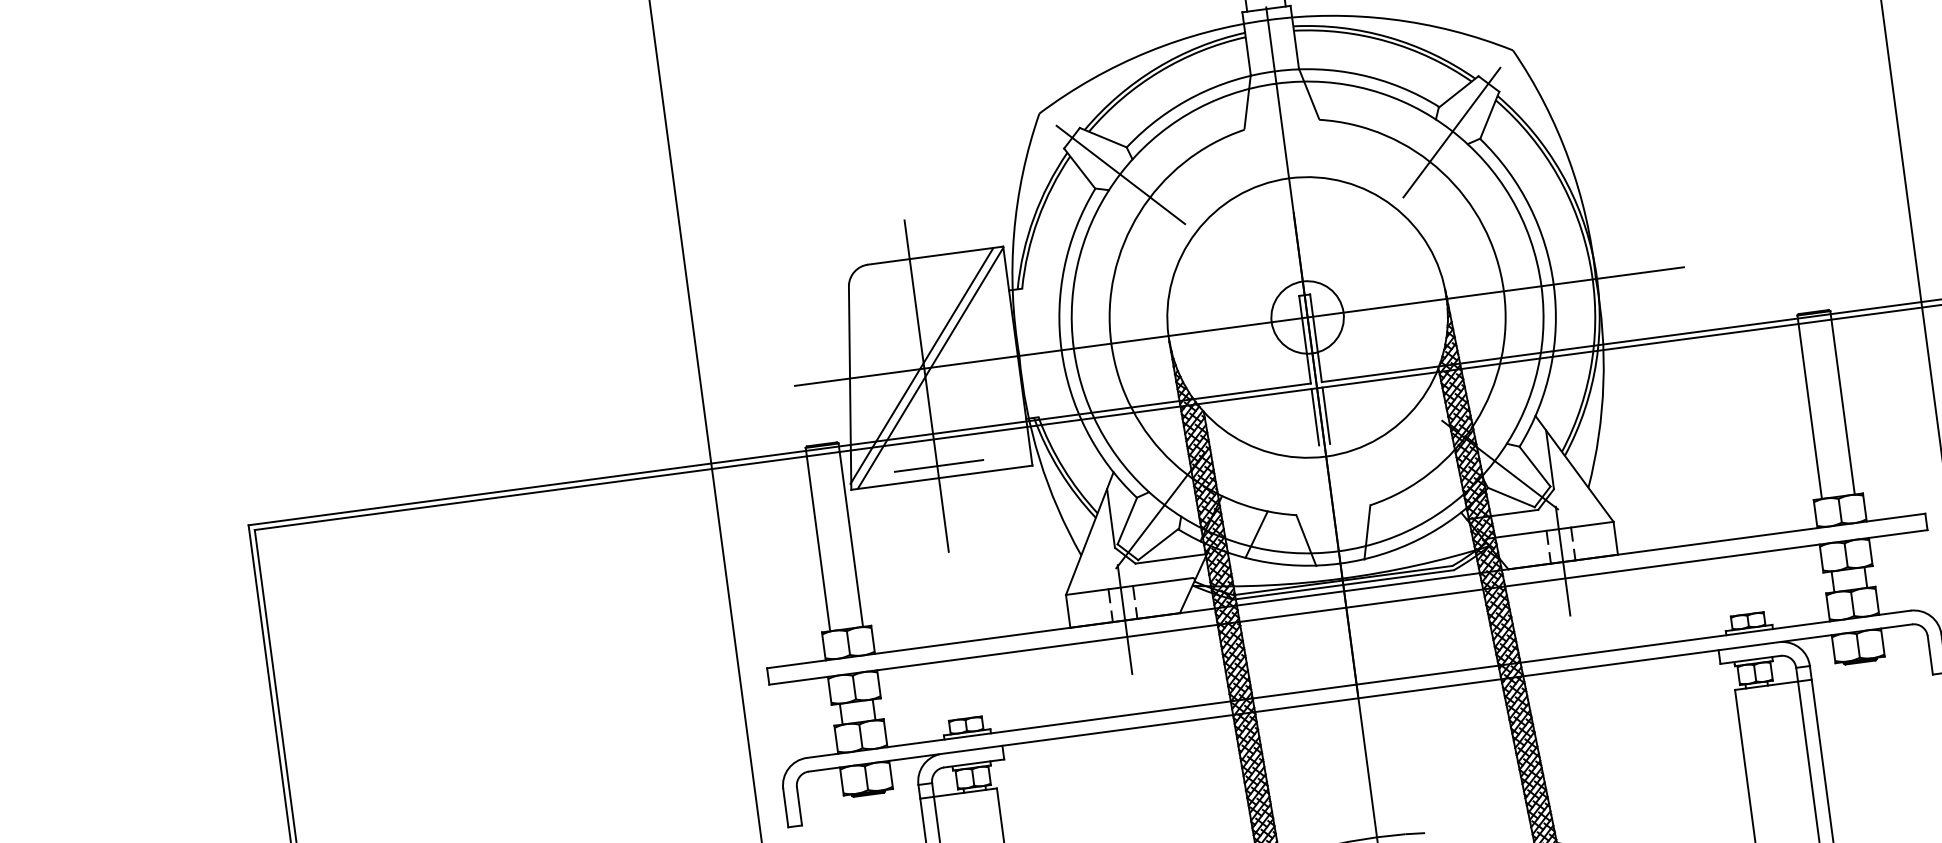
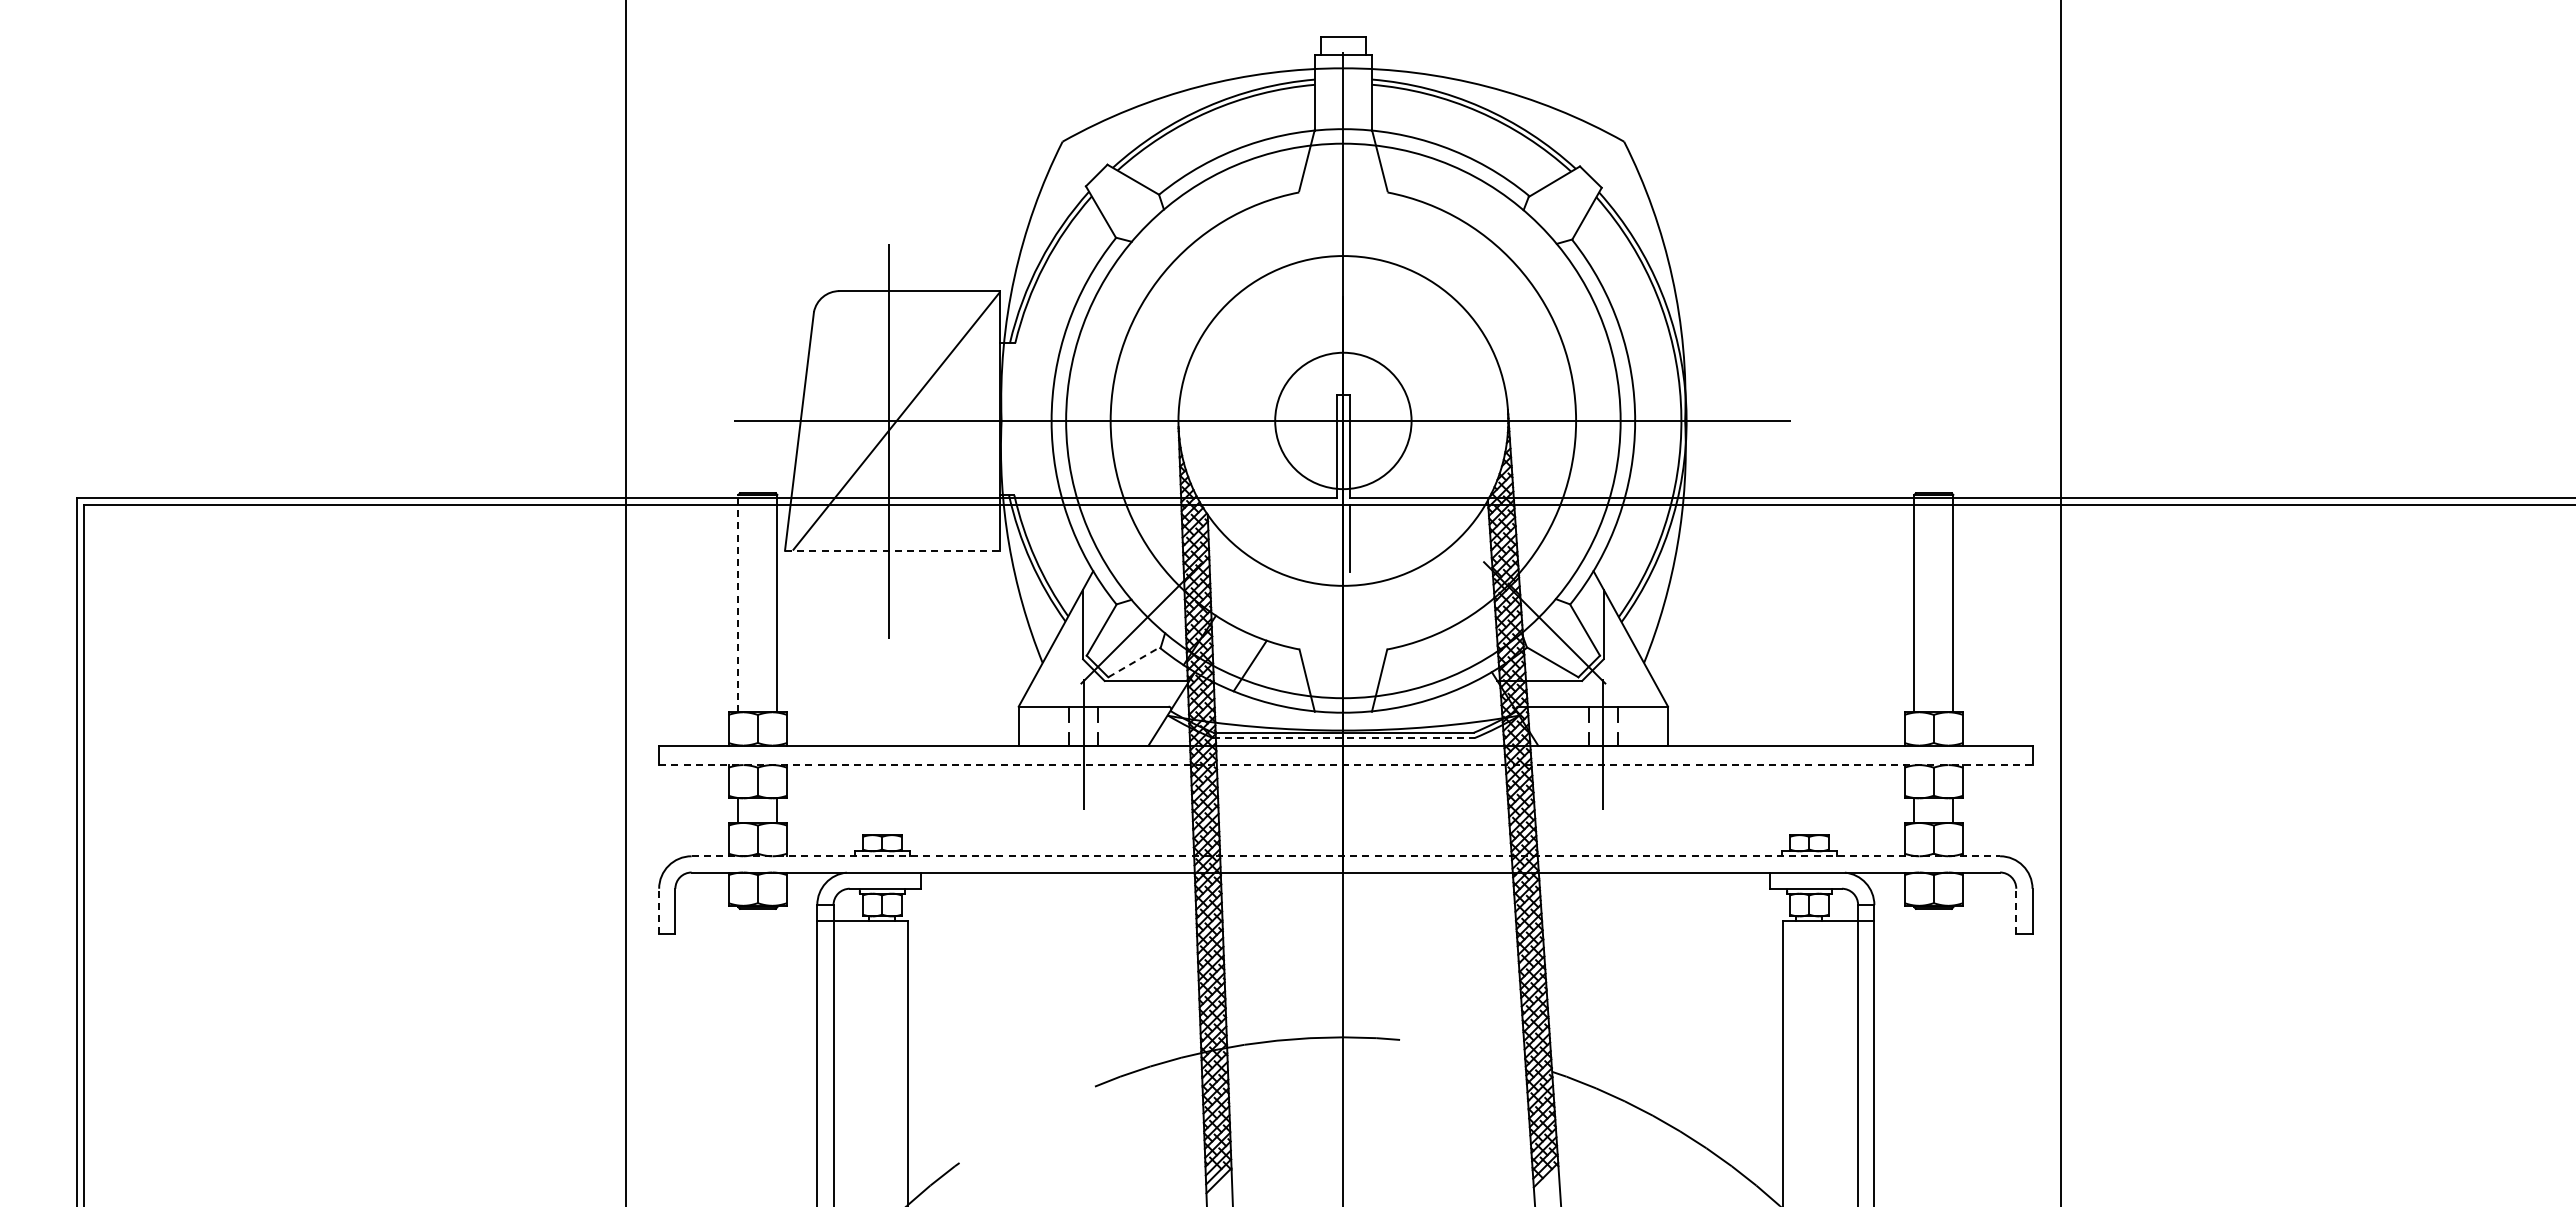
line: (1451, 132) -> (1539, 227), removed
line: (1120, 174) -> (1147, 225), removed
circle: (1307, 317) -> (1343, 420), size x1.6
line: (921, 365) -> (886, 417), removed
line: (1314, 416) -> (1336, 537), removed
line: (938, 465) -> (890, 536), removed
line: (941, 477) -> (892, 550), solid -> dashed
line: (818, 539) -> (738, 603), solid -> dashed
line: (1158, 544) -> (1134, 662), solid -> dashed
line: (1343, 585) -> (1343, 738), solid -> dashed
line: (1348, 607) -> (1345, 765), solid -> dashed
line: (1930, 655) -> (2016, 911), solid -> dashed
line: (1359, 684) -> (1346, 856), solid -> dashed
line: (786, 808) -> (659, 911), solid -> dashed

